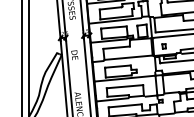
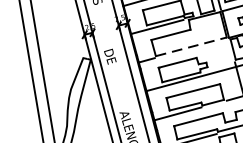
line: (129, 57) -> (192, 46), solid -> dashed

